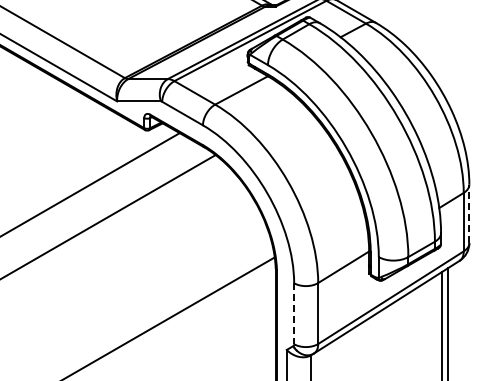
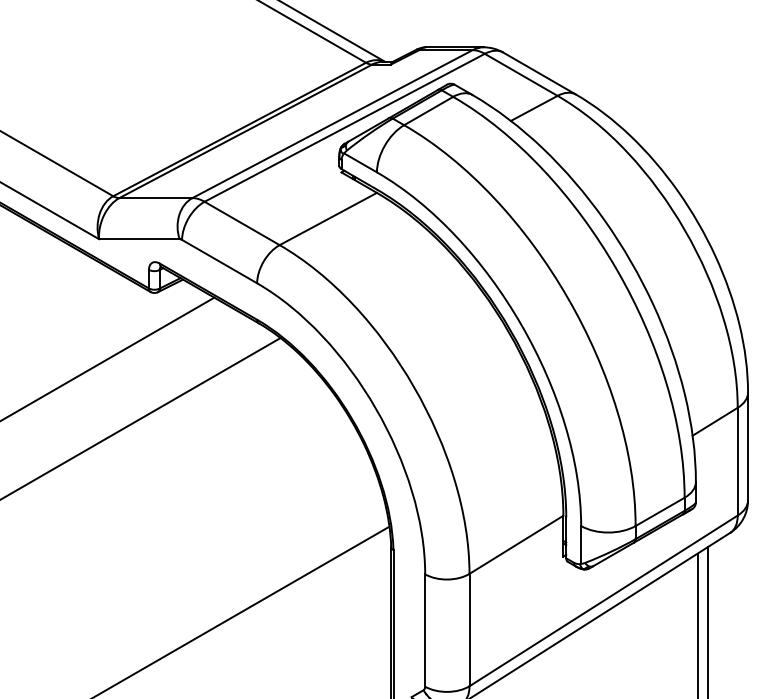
line: (469, 213) -> (748, 445), dashed -> solid
line: (294, 314) -> (425, 631), dashed -> solid

